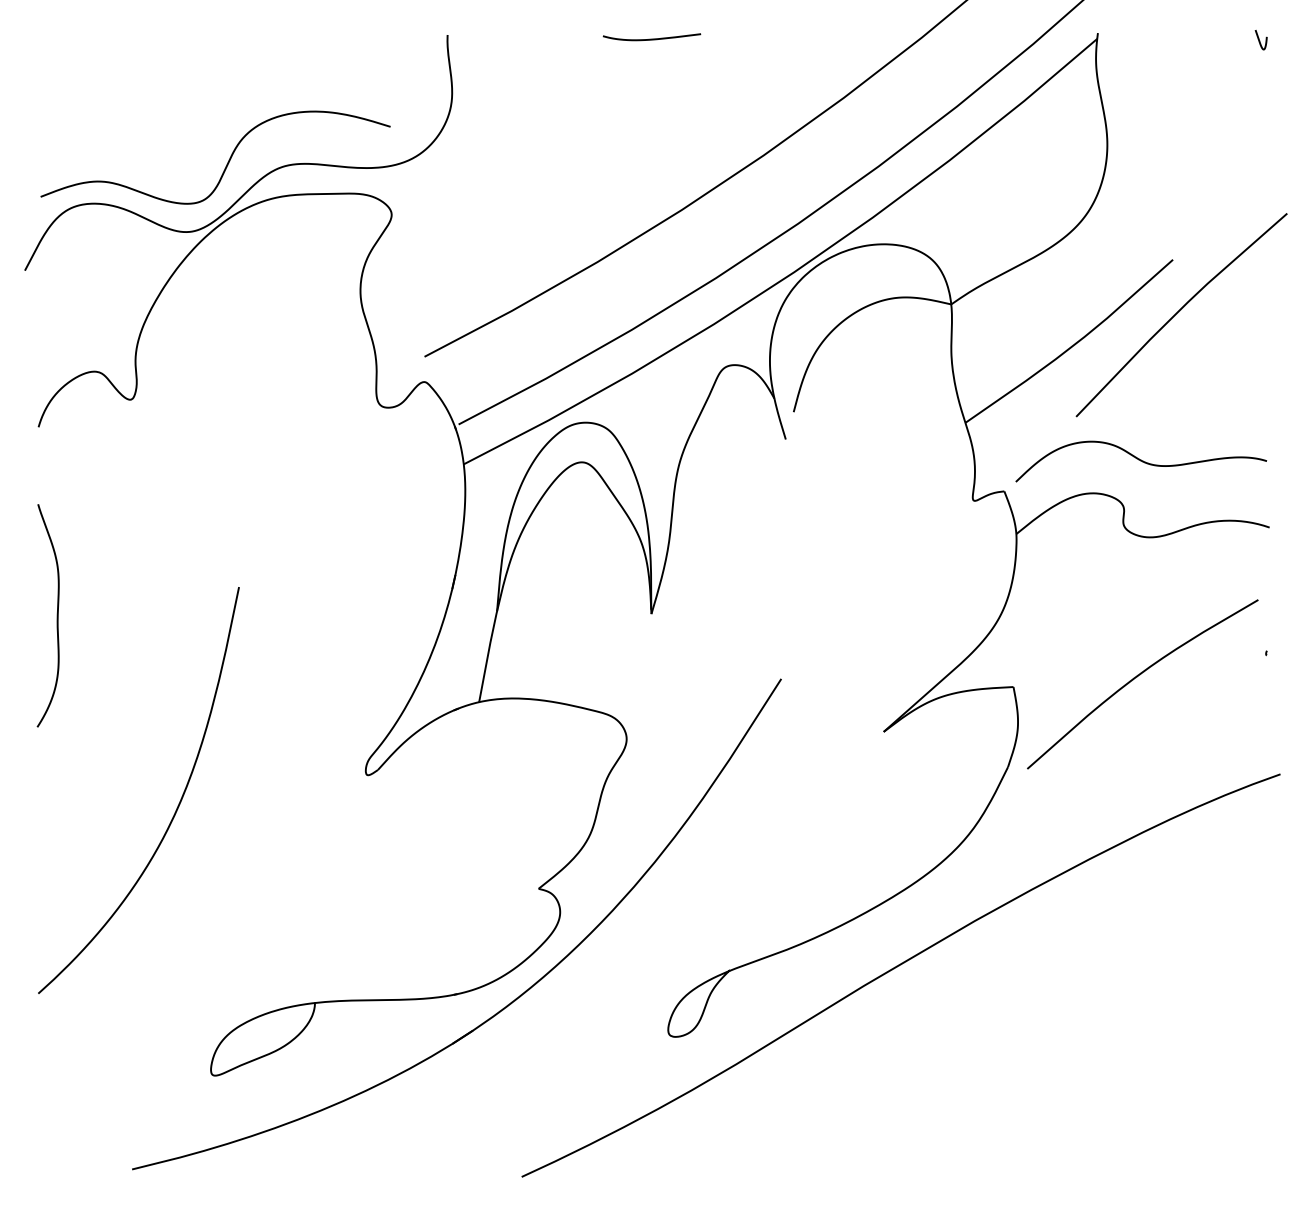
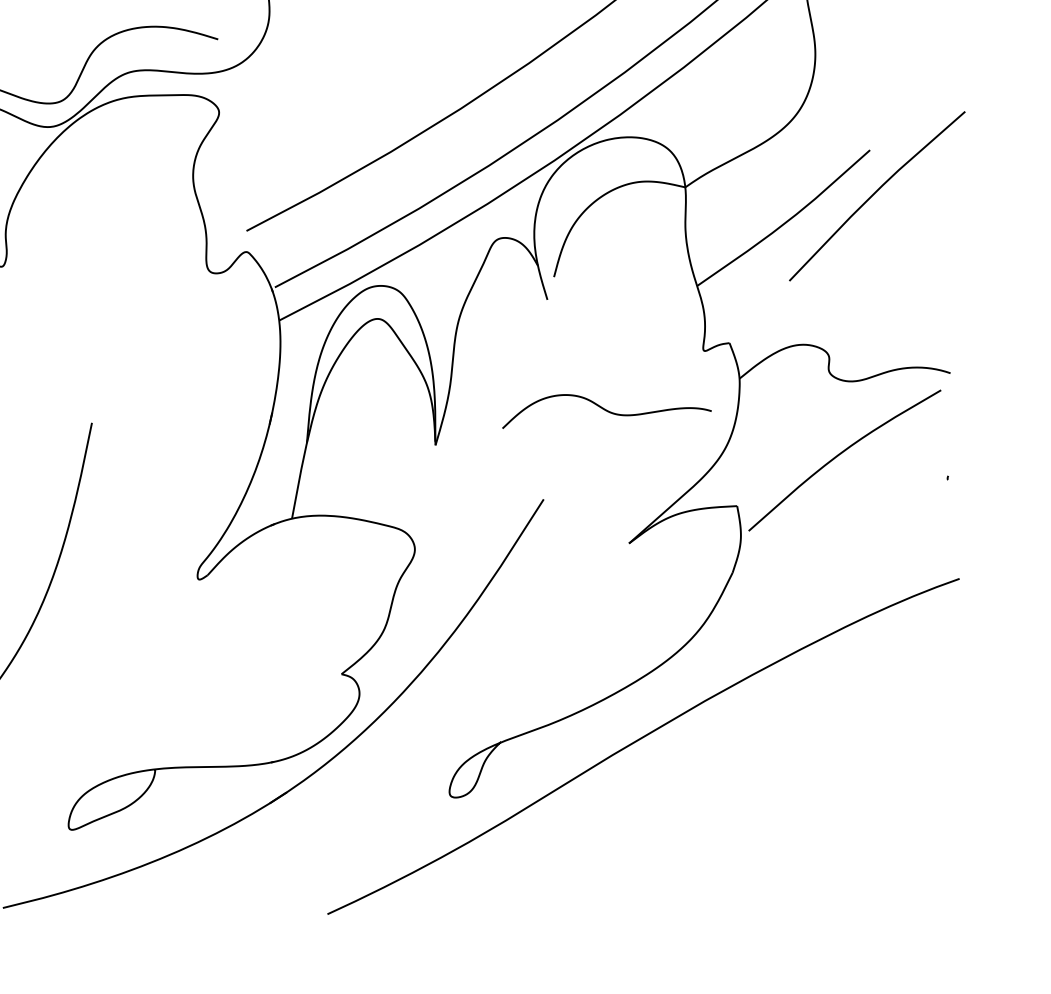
curve: (1140, 461) -> (606, 411), moved
curve: (1137, 677) -> (840, 454), moved

